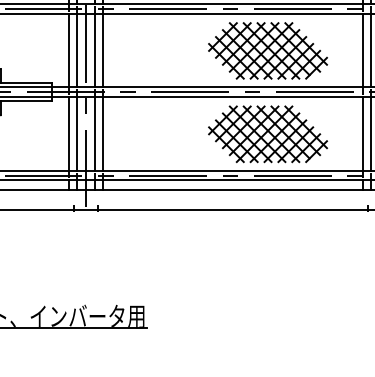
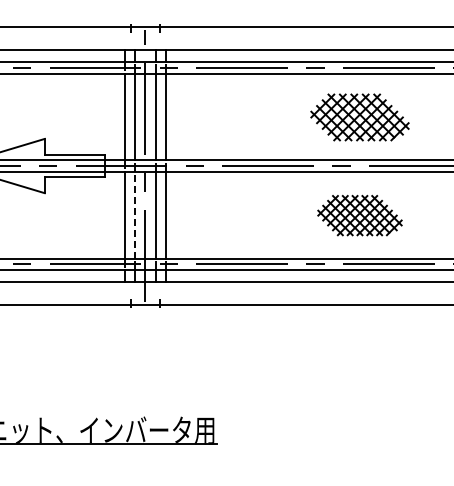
part: (267, 50) -> (359, 117), size x0.7
line: (76, 133) -> (134, 214), solid -> dashed
part: (267, 134) -> (359, 215), size x0.6

